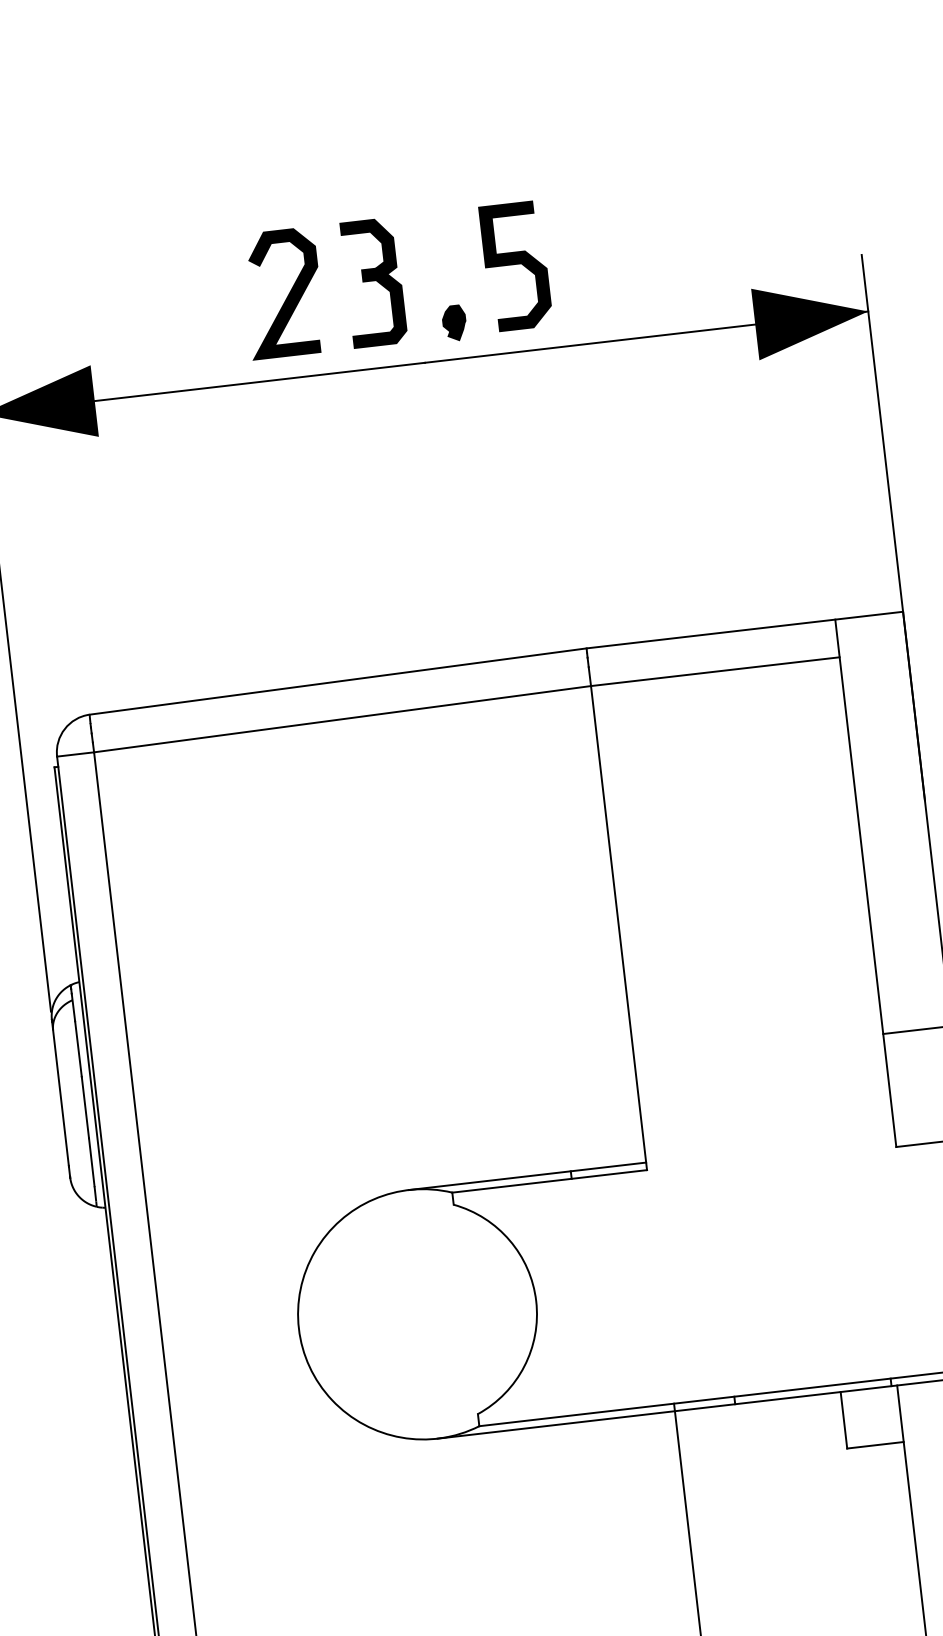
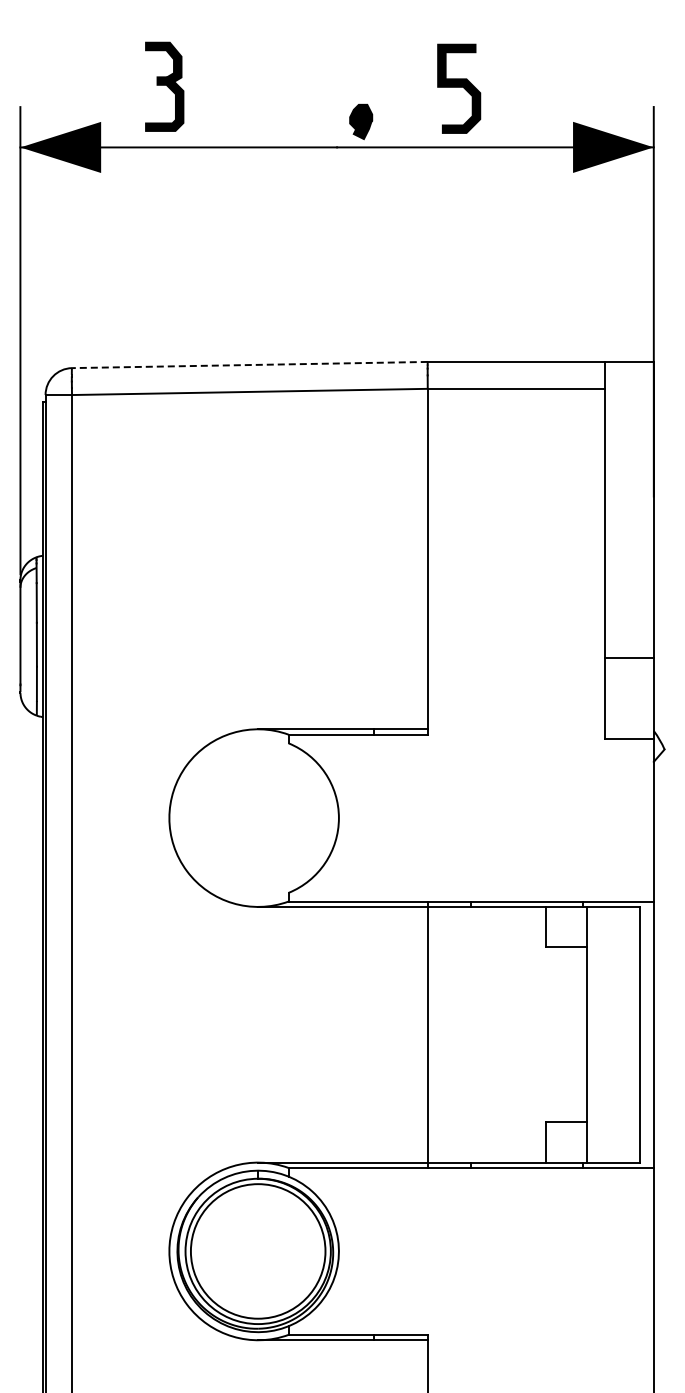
curve: (516, 264) -> (459, 87), moved
part: (373, 282) -> (164, 86), moved
curve: (288, 293) -> (246, 87), removed
part: (453, 322) -> (360, 121), size x1.4
line: (337, 682) -> (249, 365), solid -> dashed

